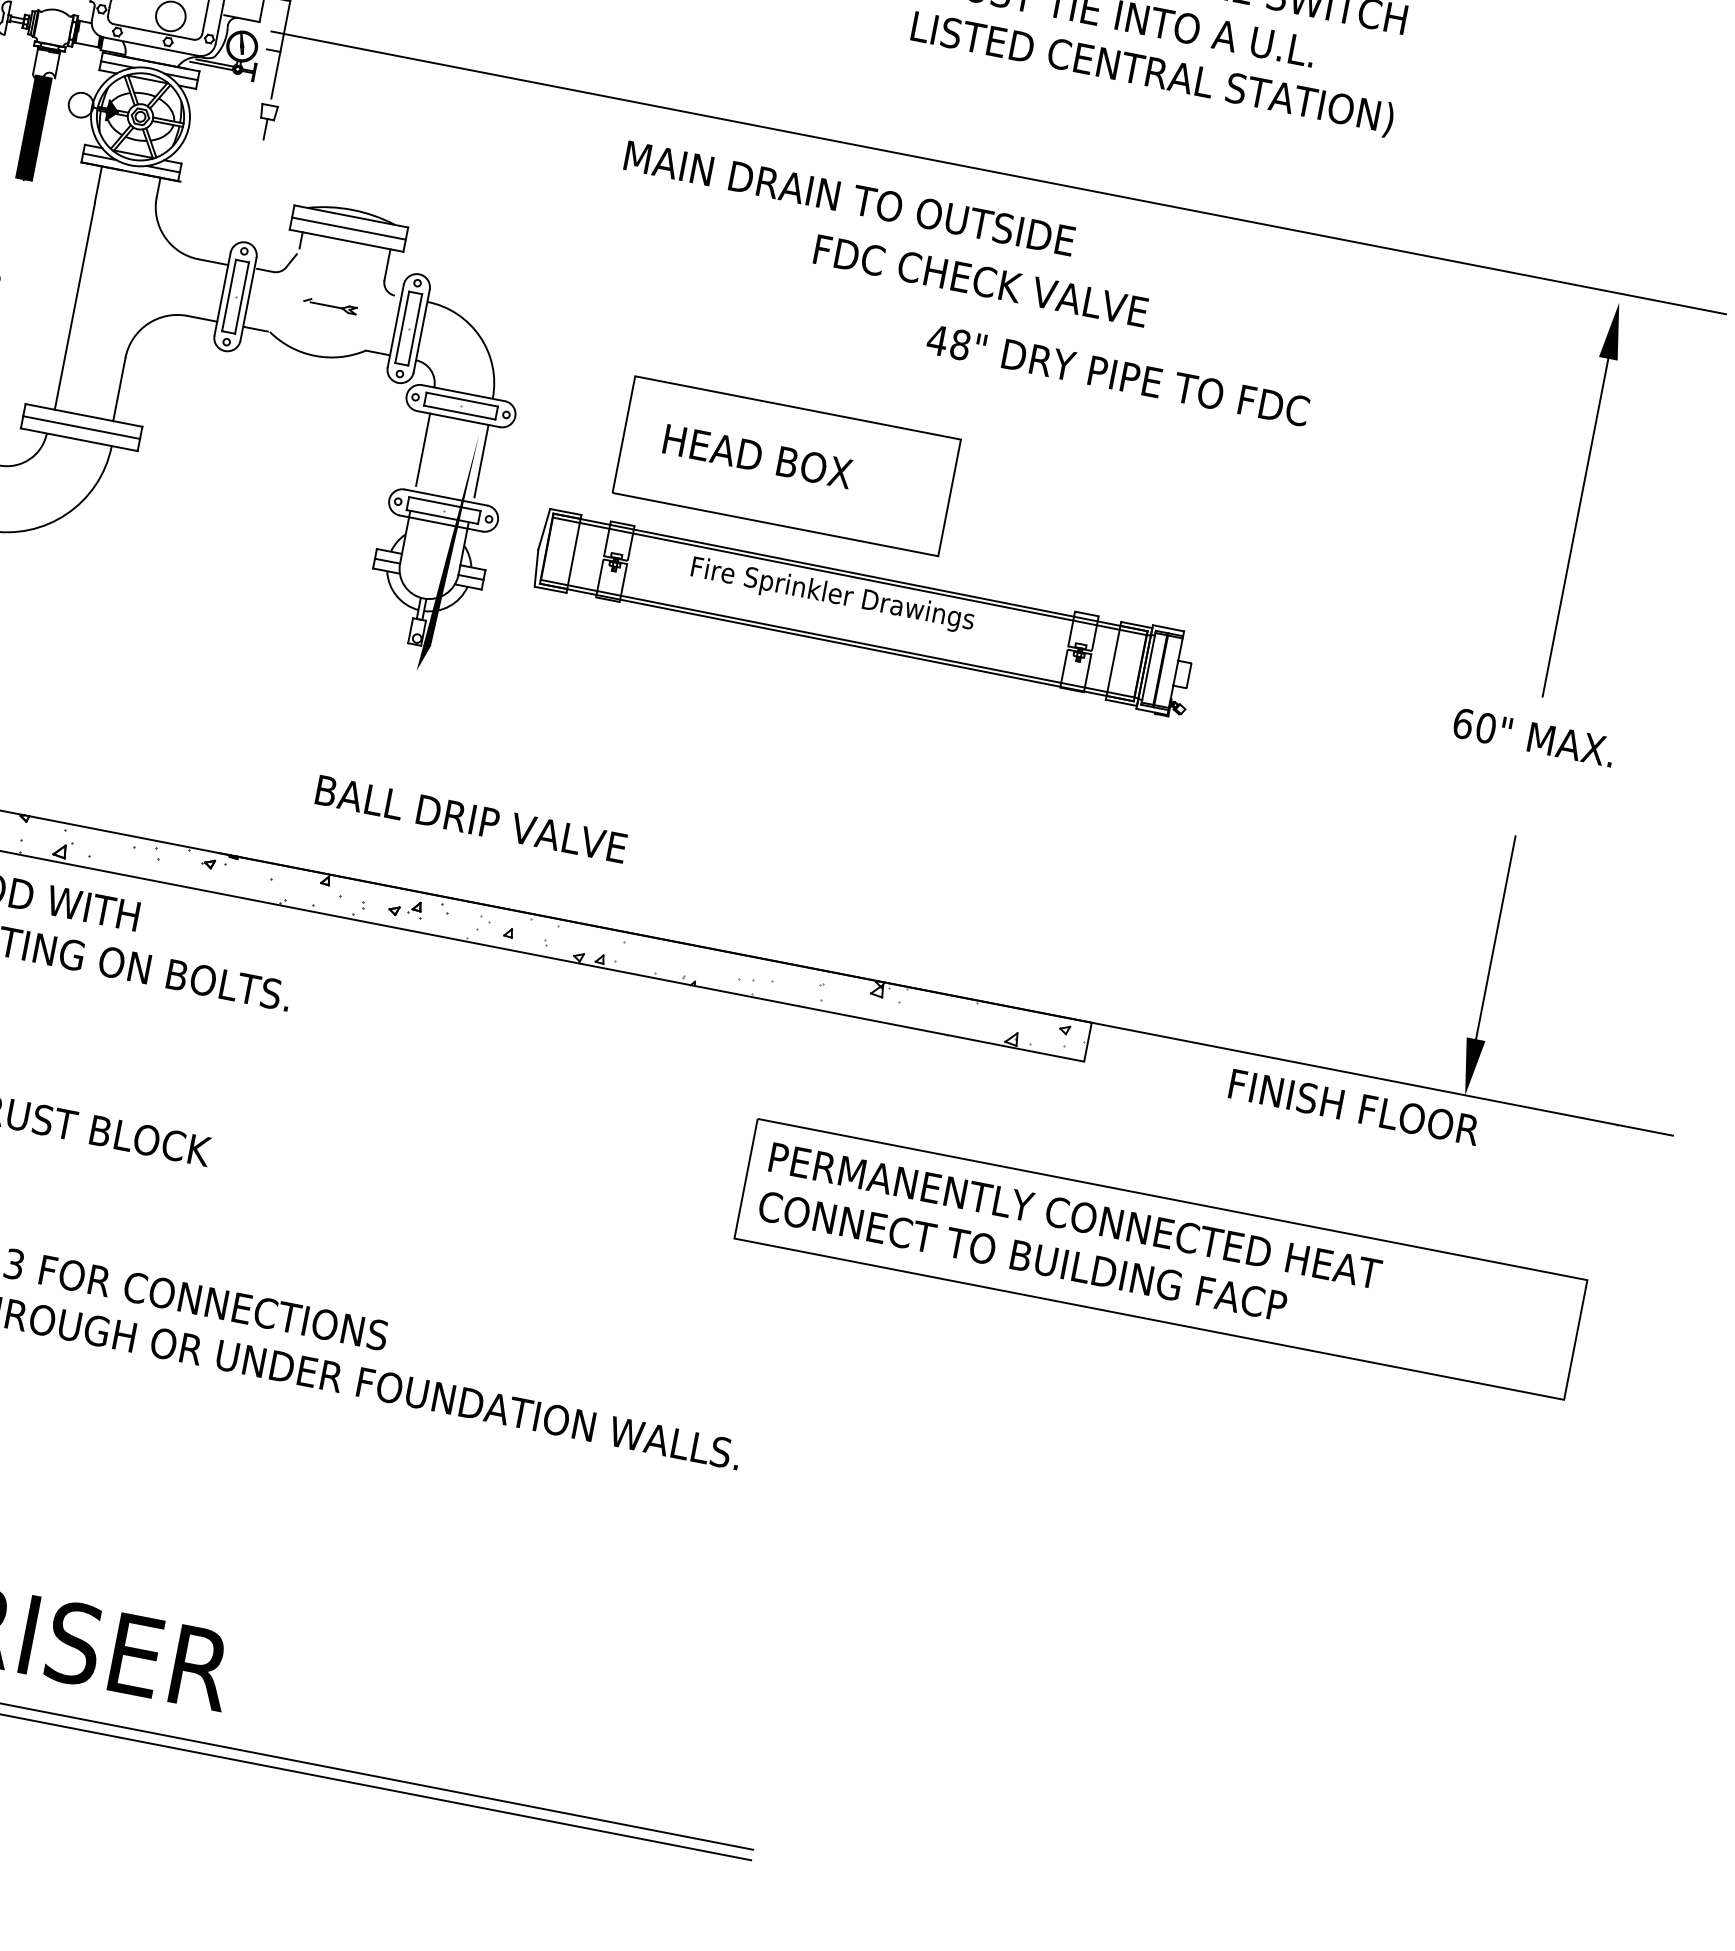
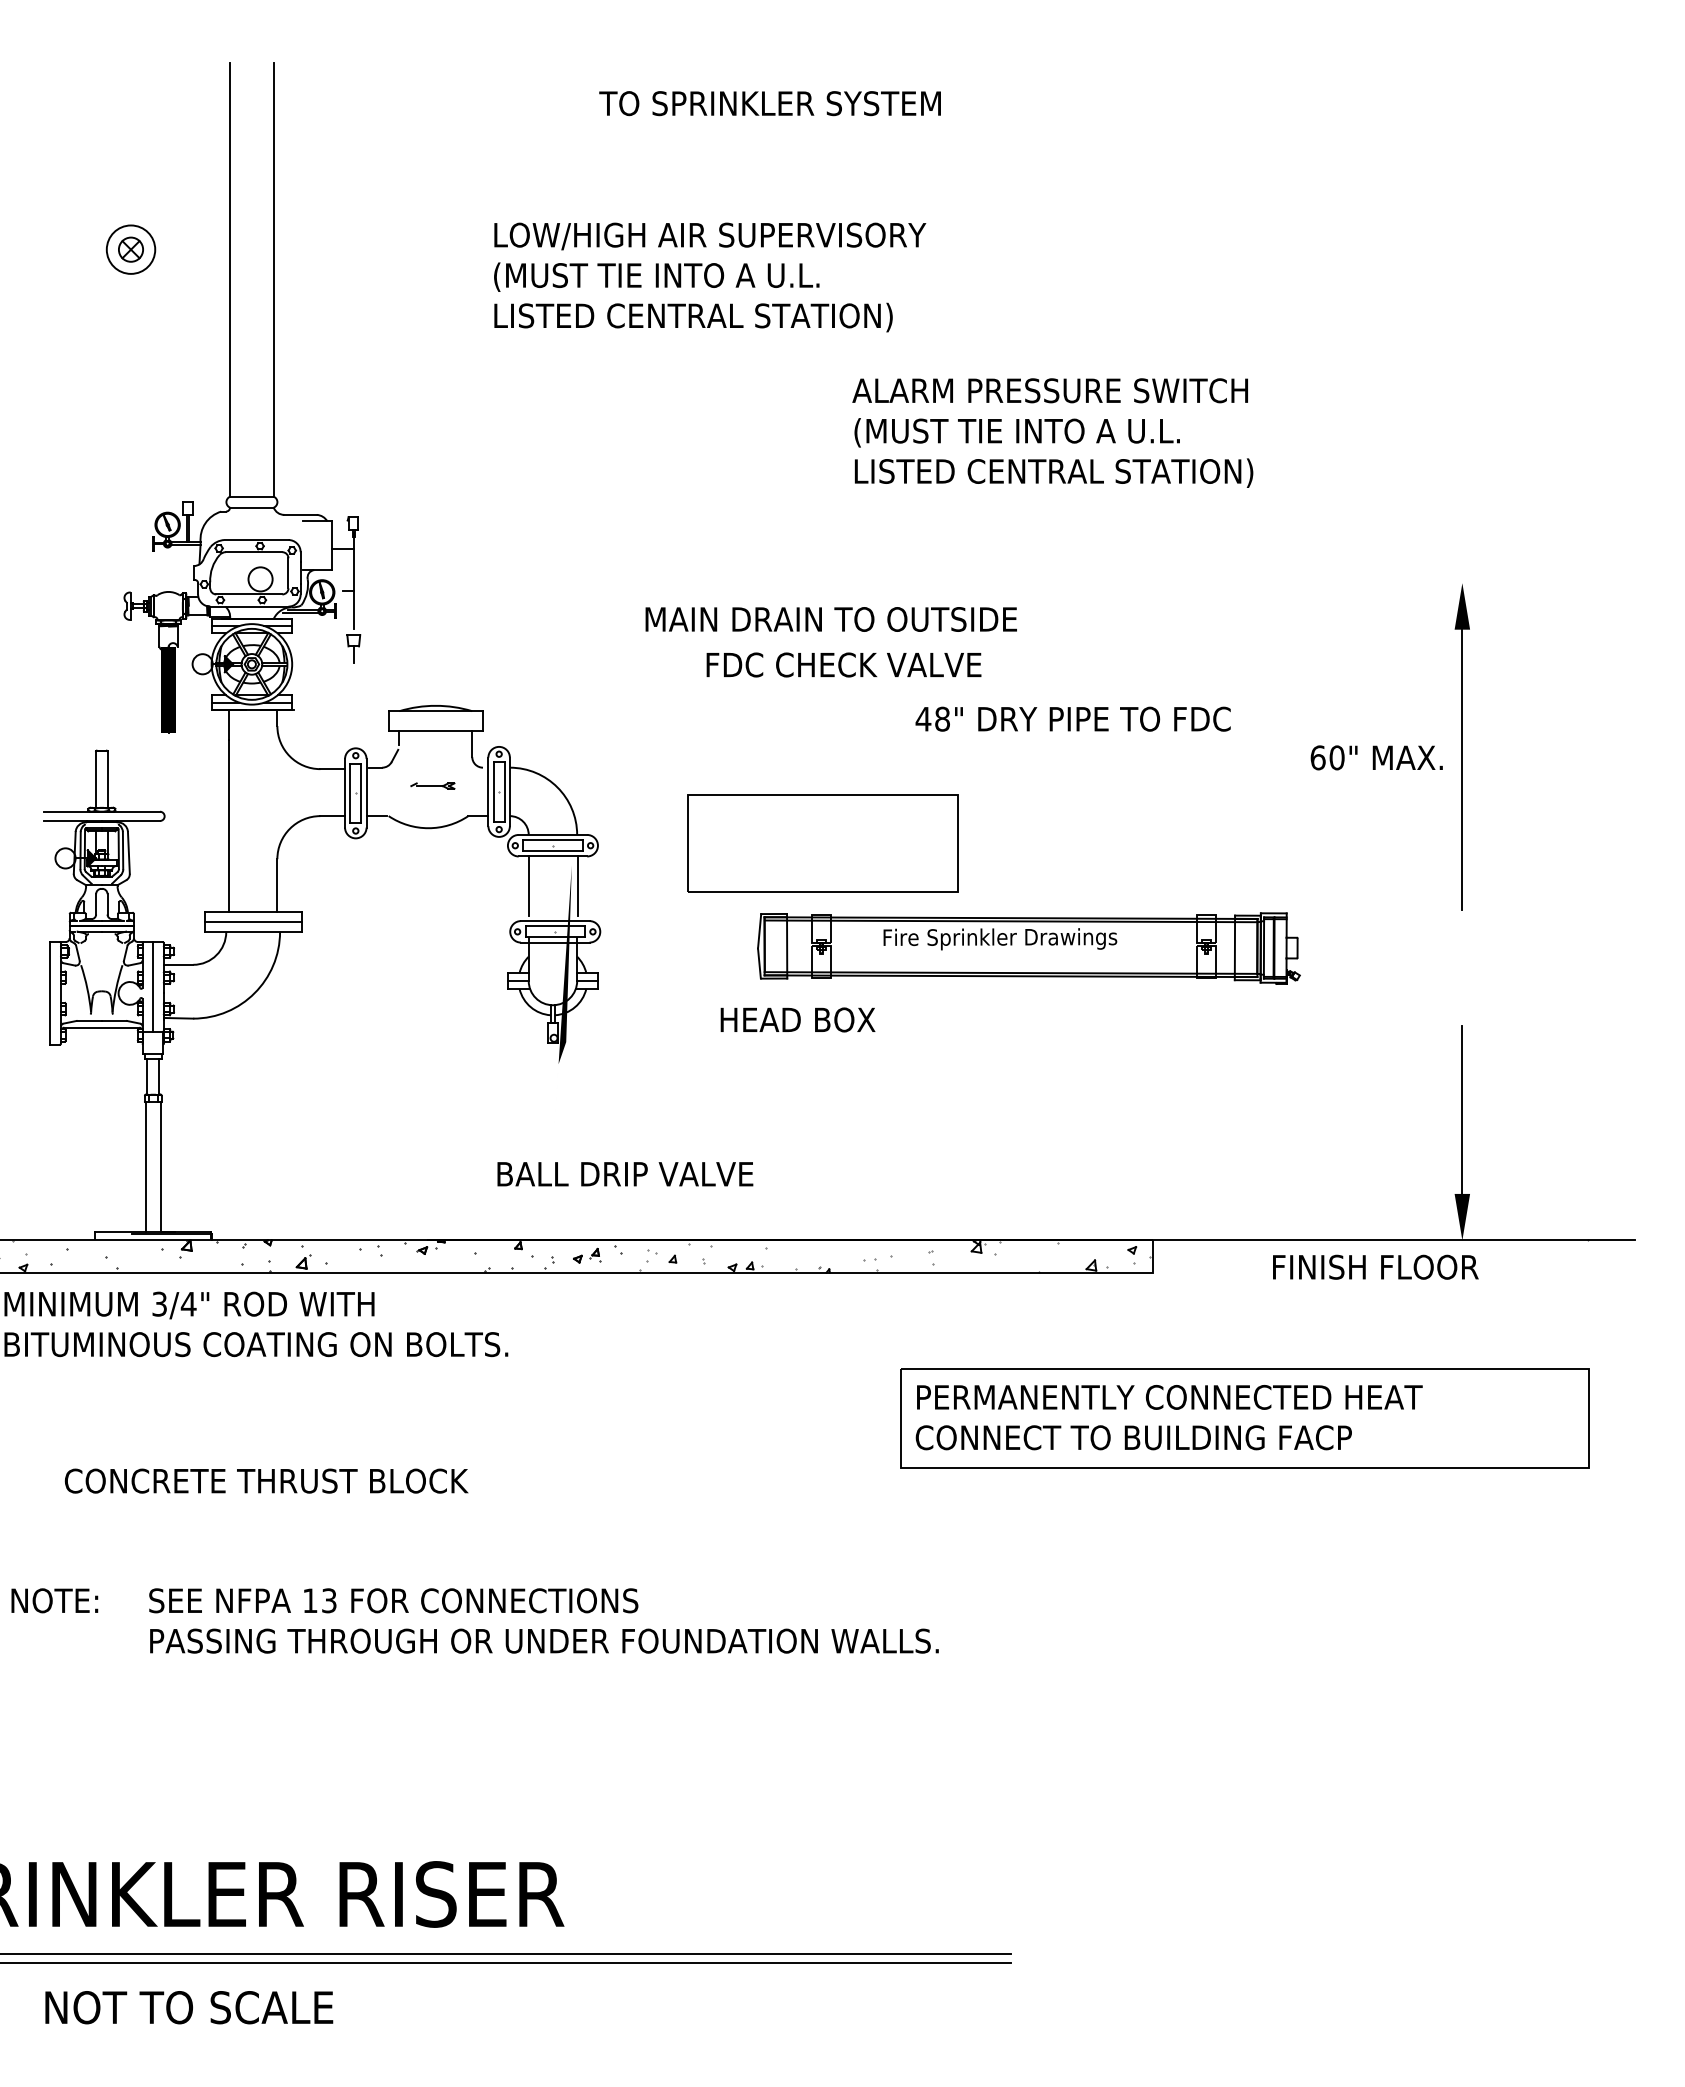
line: (998, 172) -> (946, 575), removed
line: (348, 228) -> (435, 721), removed
text: (980, 280) -> (843, 664), moved
text: (757, 455) -> (797, 1019), moved
part: (864, 613) -> (1028, 948), moved
text: (1533, 737) -> (1376, 757), moved

